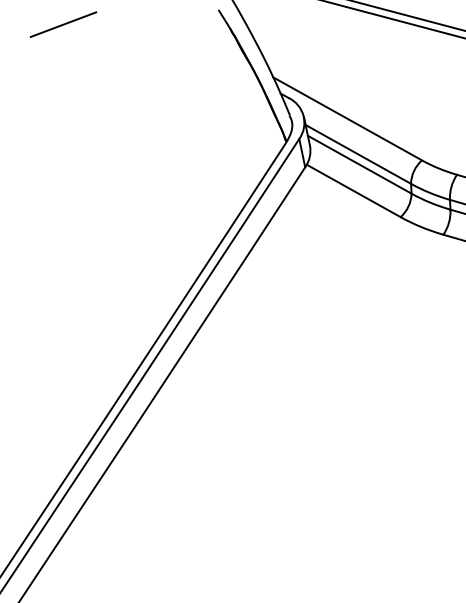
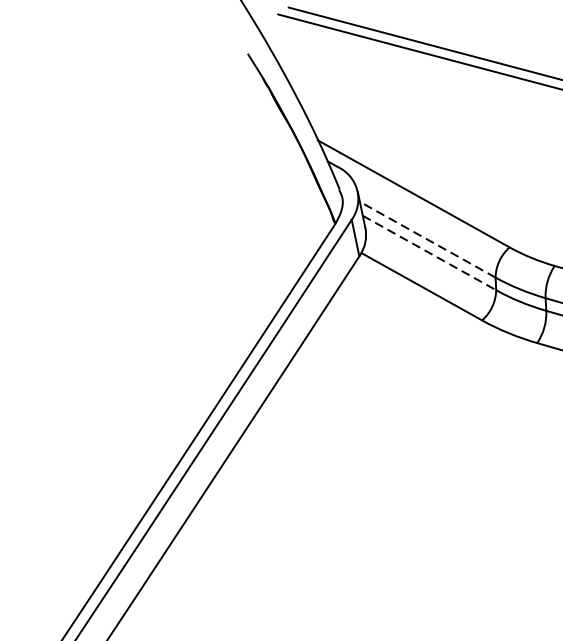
line: (63, 24) -> (48, 72), removed
line: (357, 154) -> (426, 239), solid -> dashed
line: (360, 164) -> (430, 252), solid -> dashed

